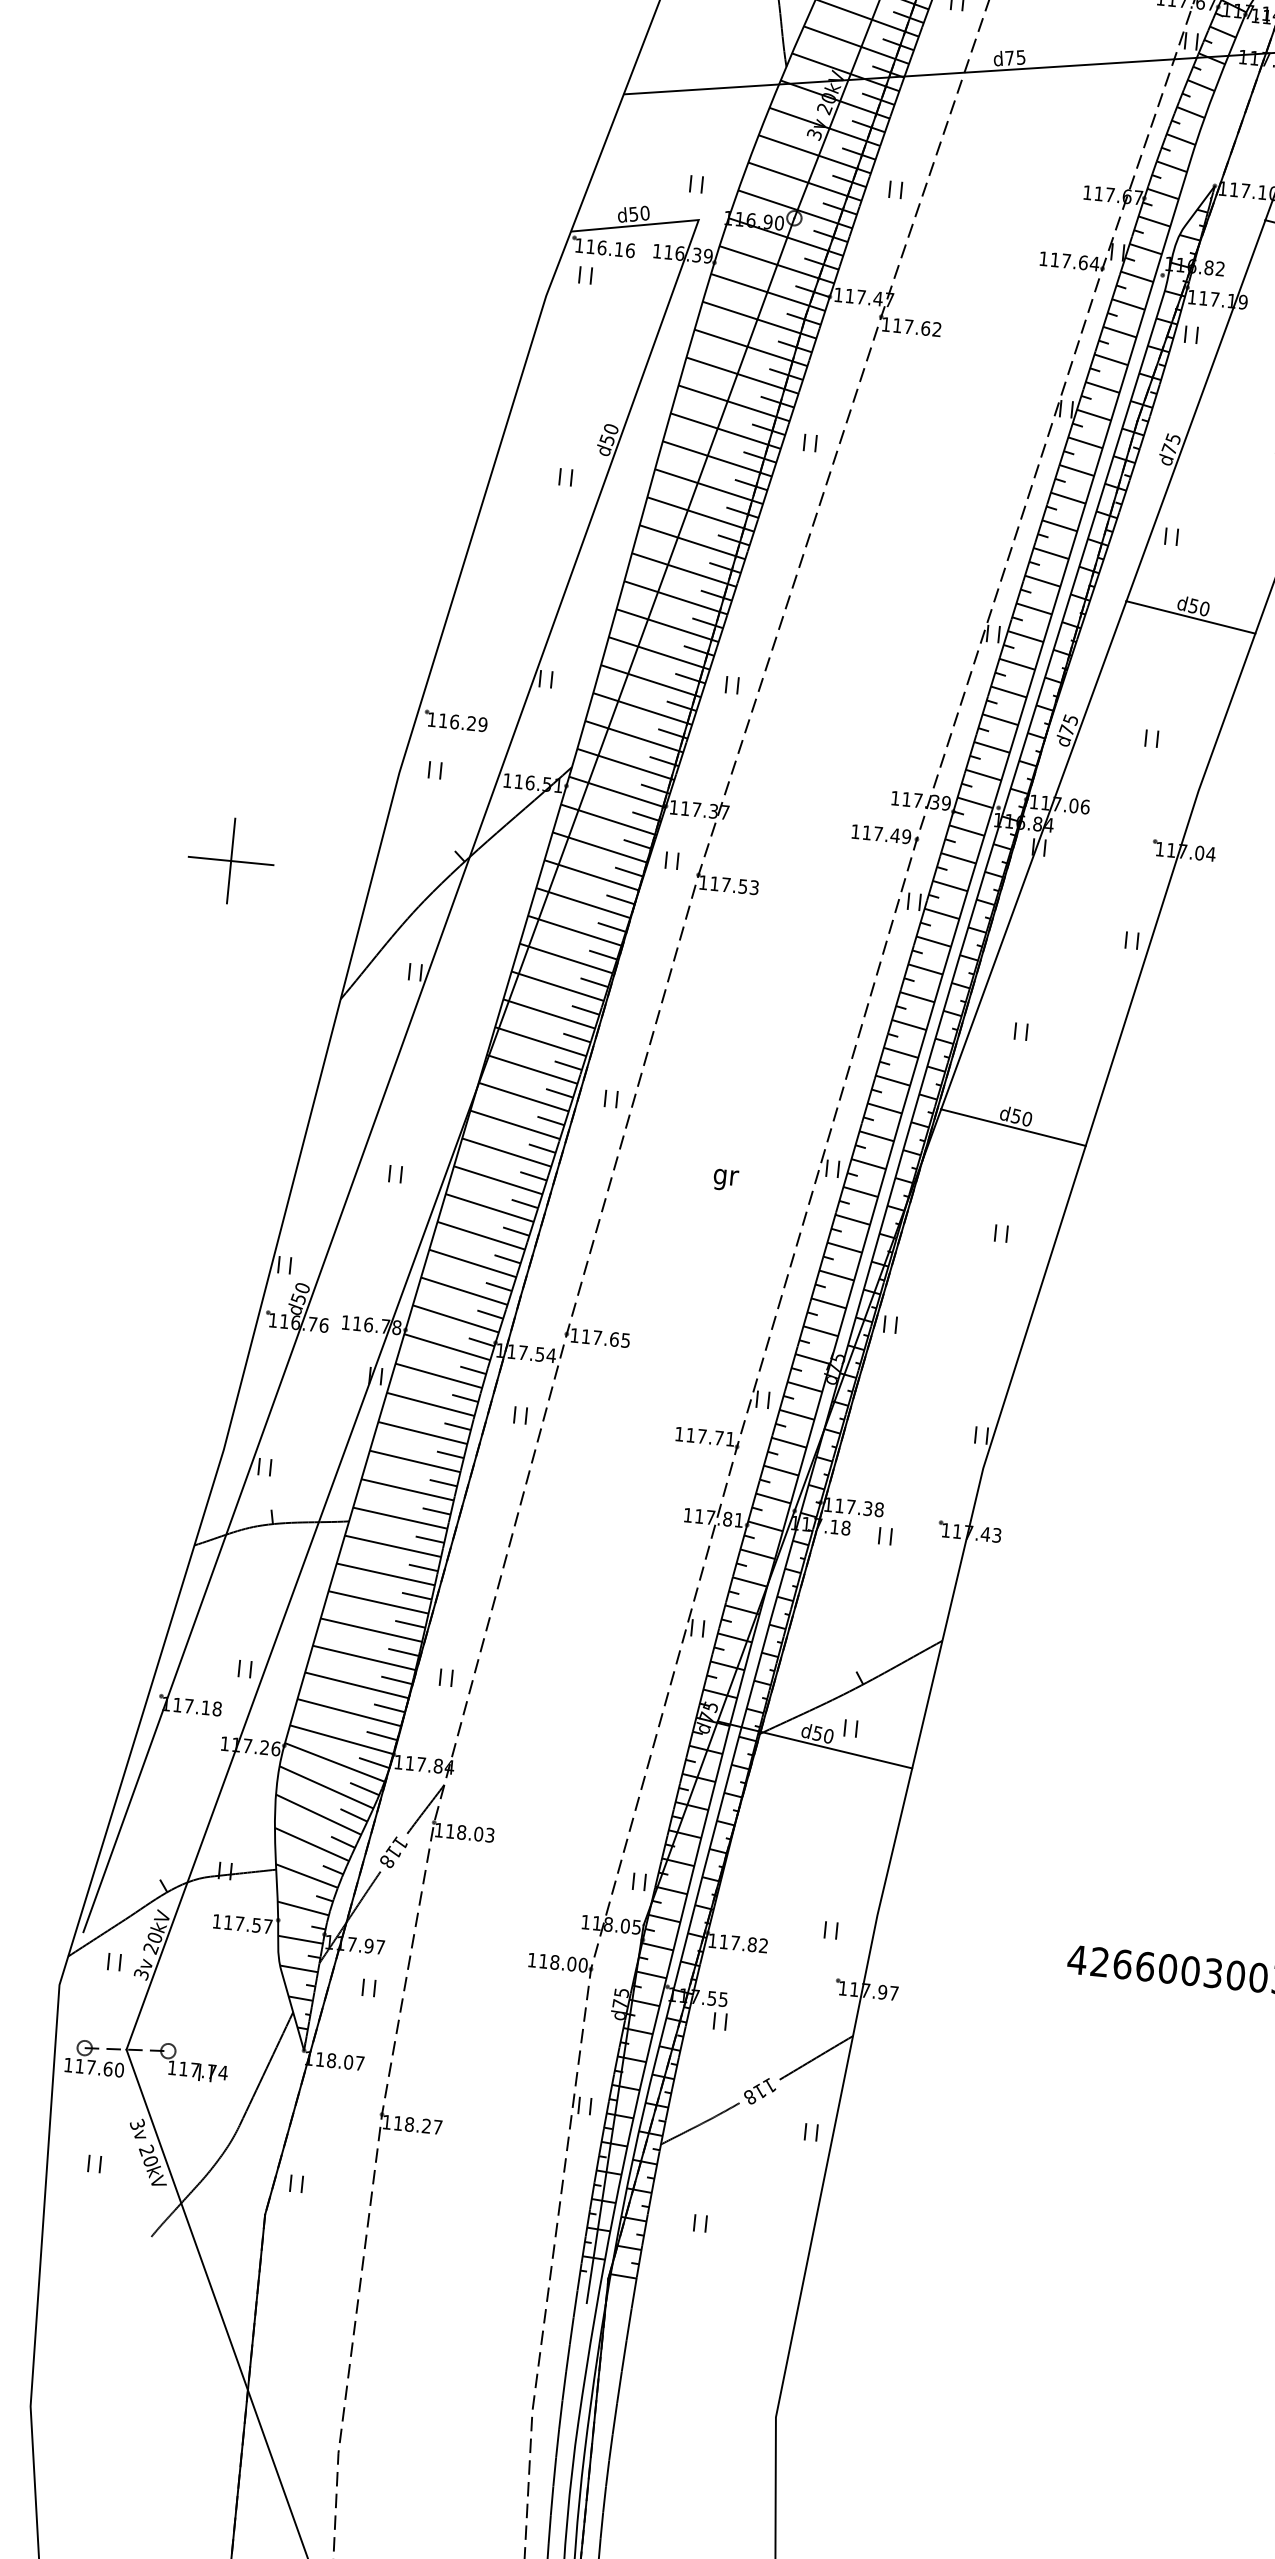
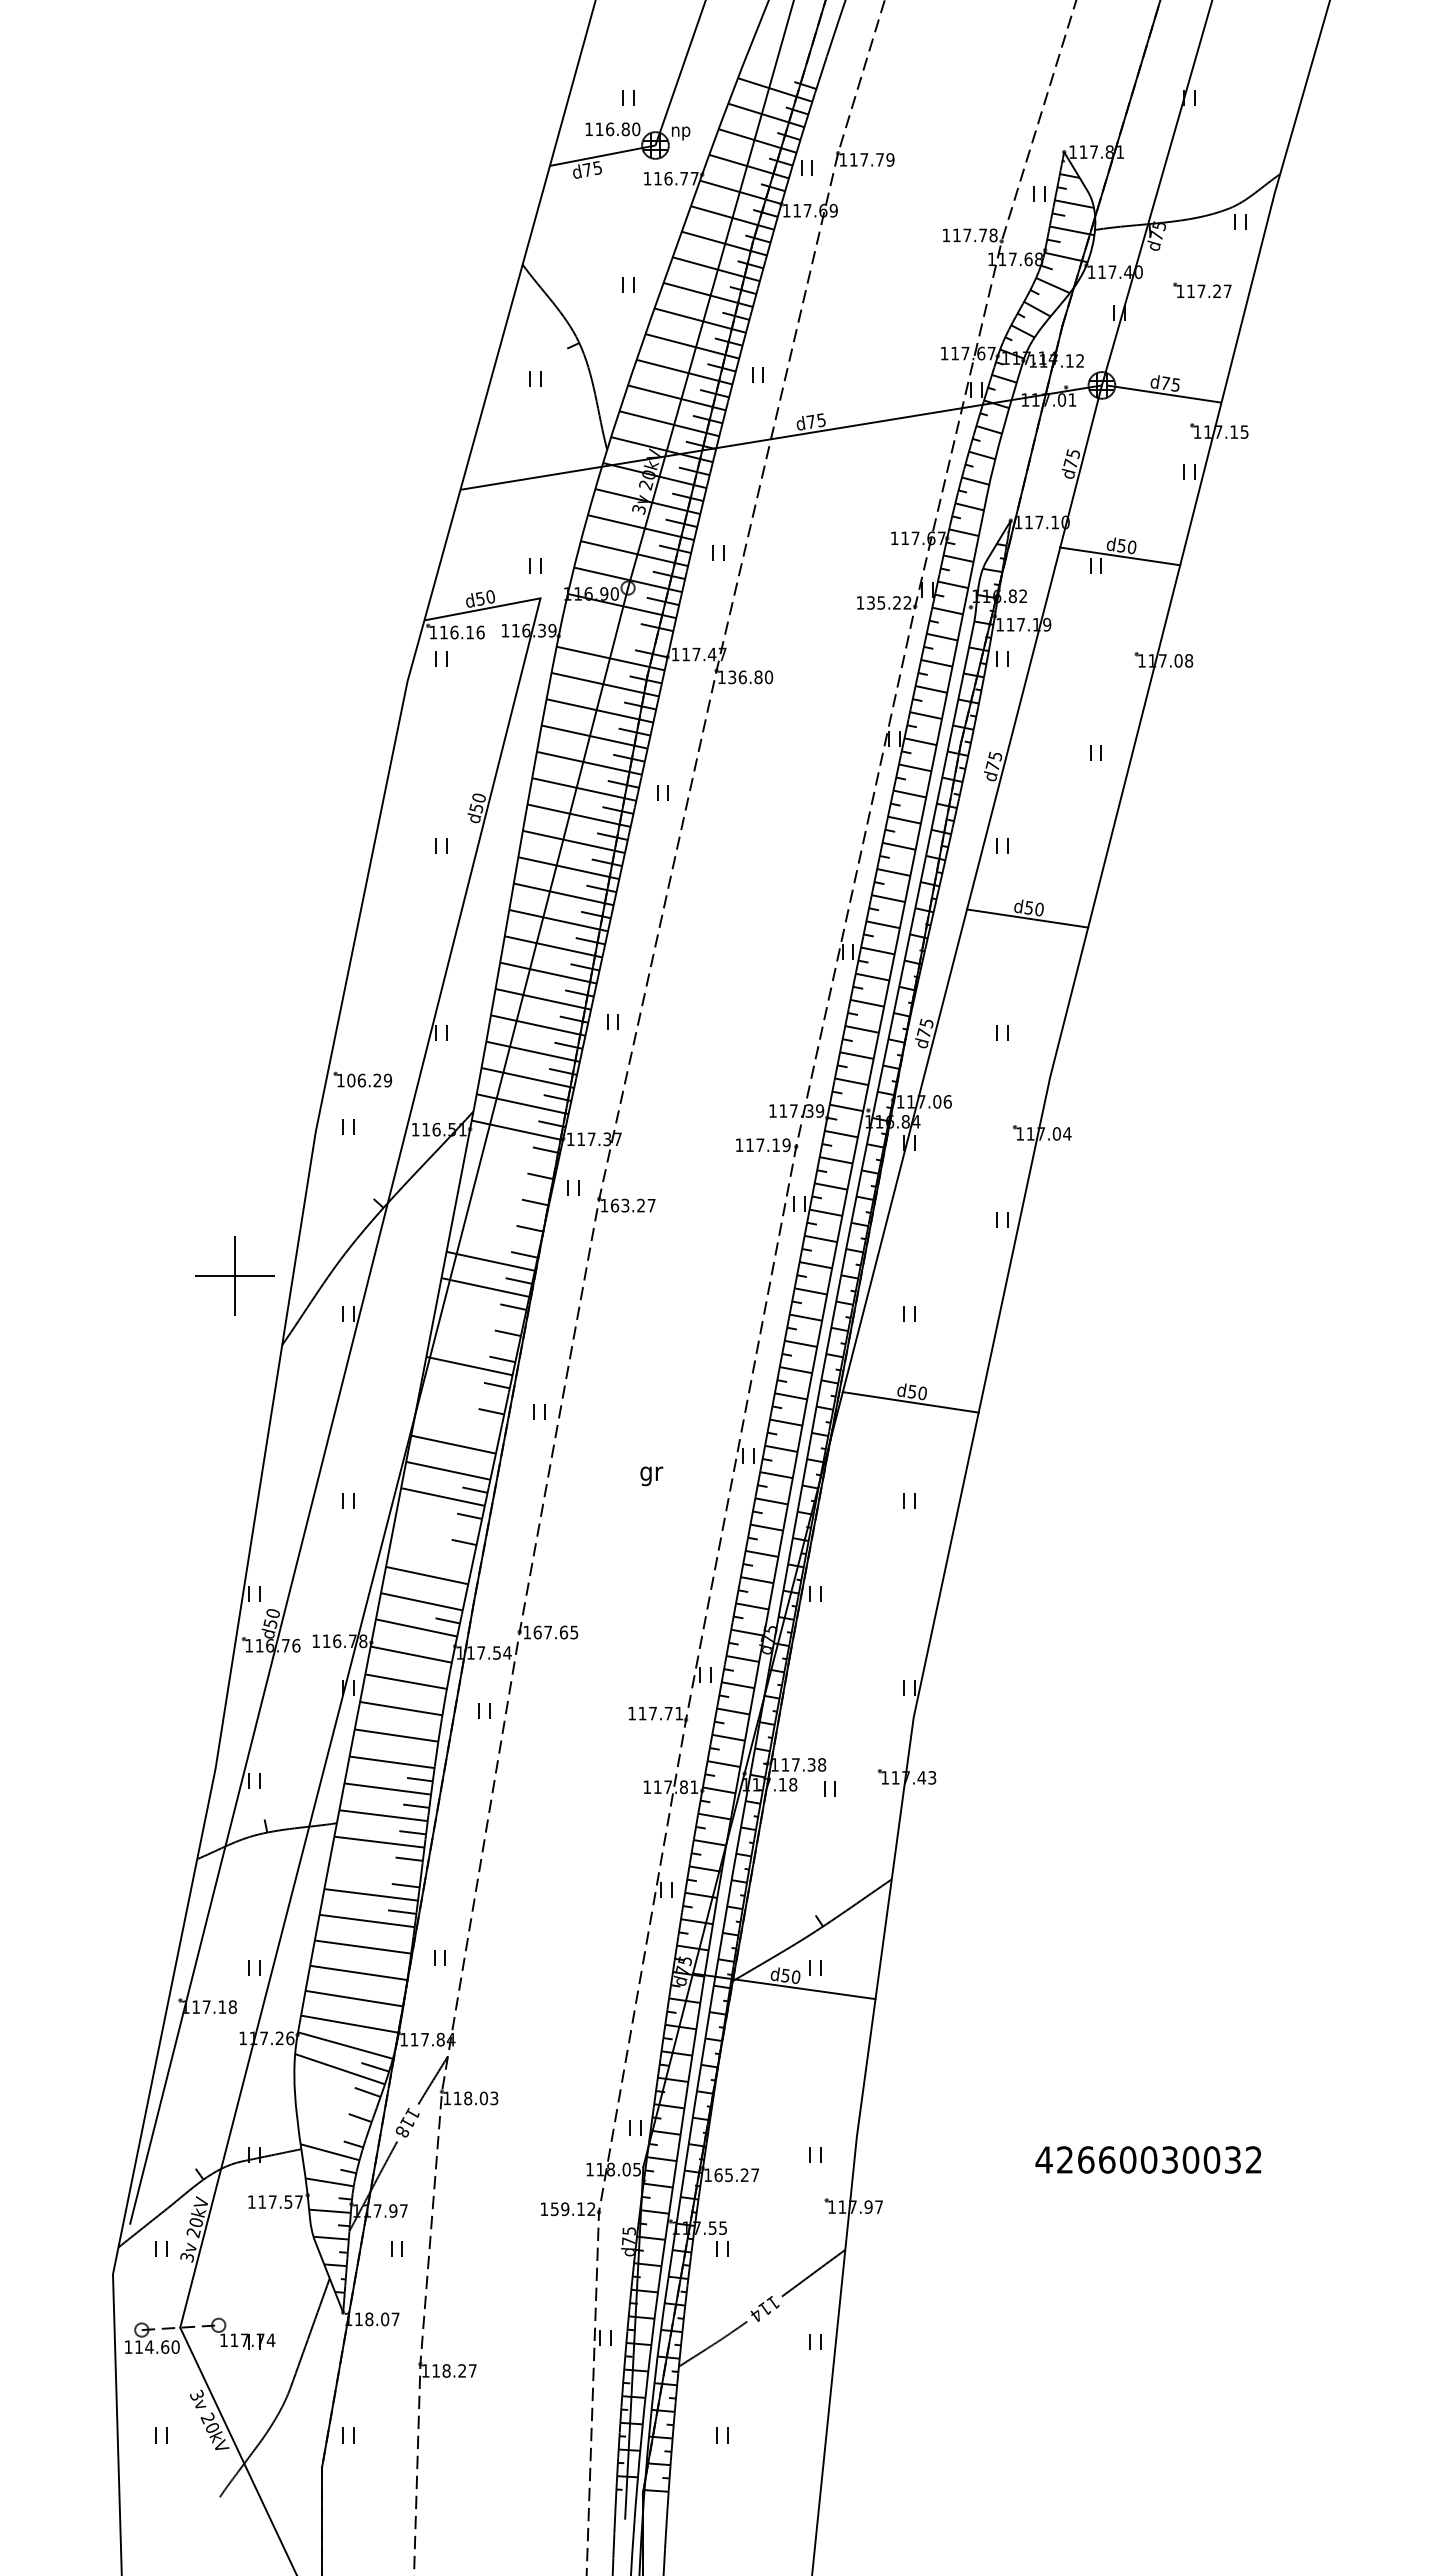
text: (1075, 261) -> (889, 602), 117.64 -> 135.22
line: (777, 264) -> (616, 632), removed
text: (917, 327) -> (750, 677), 117.62 -> 136.80
text: (443, 720) -> (351, 1080), 116.29 -> 106.29
line: (608, 819) -> (511, 1156), removed
text: (894, 834) -> (775, 1144), 117.49 -> 117.19
line: (600, 847) -> (506, 1182), removed
part: (230, 860) -> (234, 1275), moved
line: (591, 874) -> (501, 1208), removed
text: (734, 885) -> (633, 1205), 117.53 -> 163.27
line: (582, 902) -> (495, 1234), removed
line: (557, 985) -> (479, 1313), removed
line: (548, 1013) -> (474, 1339), removed
line: (532, 1069) -> (464, 1392), removed
line: (523, 1097) -> (458, 1418), removed
line: (550, 1120) -> (485, 1437), removed
line: (542, 1148) -> (480, 1463), removed
line: (489, 1208) -> (437, 1523), removed
line: (481, 1235) -> (432, 1549), removed
line: (507, 1259) -> (458, 1568), removed
line: (498, 1286) -> (452, 1594), removed
text: (585, 1336) -> (537, 1632), 117.65 -> 167.65
line: (481, 1341) -> (442, 1646), removed
line: (472, 1370) -> (436, 1673), removed
line: (465, 1397) -> (432, 1699), removed
line: (457, 1426) -> (427, 1726), removed
line: (450, 1454) -> (423, 1752), removed
line: (386, 1574) -> (375, 1868), removed
line: (403, 1652) -> (398, 1938), removed
line: (396, 1680) -> (394, 1964), removed
line: (389, 1707) -> (390, 1990), removed
line: (382, 1735) -> (386, 2016), removed
line: (374, 1762) -> (381, 2042), removed
line: (318, 1814) -> (335, 2094), removed
line: (311, 1844) -> (331, 2122), removed
text: (743, 1944) -> (736, 2175), 117.82 -> 165.27
text: (562, 1963) -> (572, 2209), 118.00 -> 159.12
text: (91, 2066) -> (149, 2346), 117.60 -> 114.60
text: (750, 2096) -> (756, 2314), 118 -> 114

